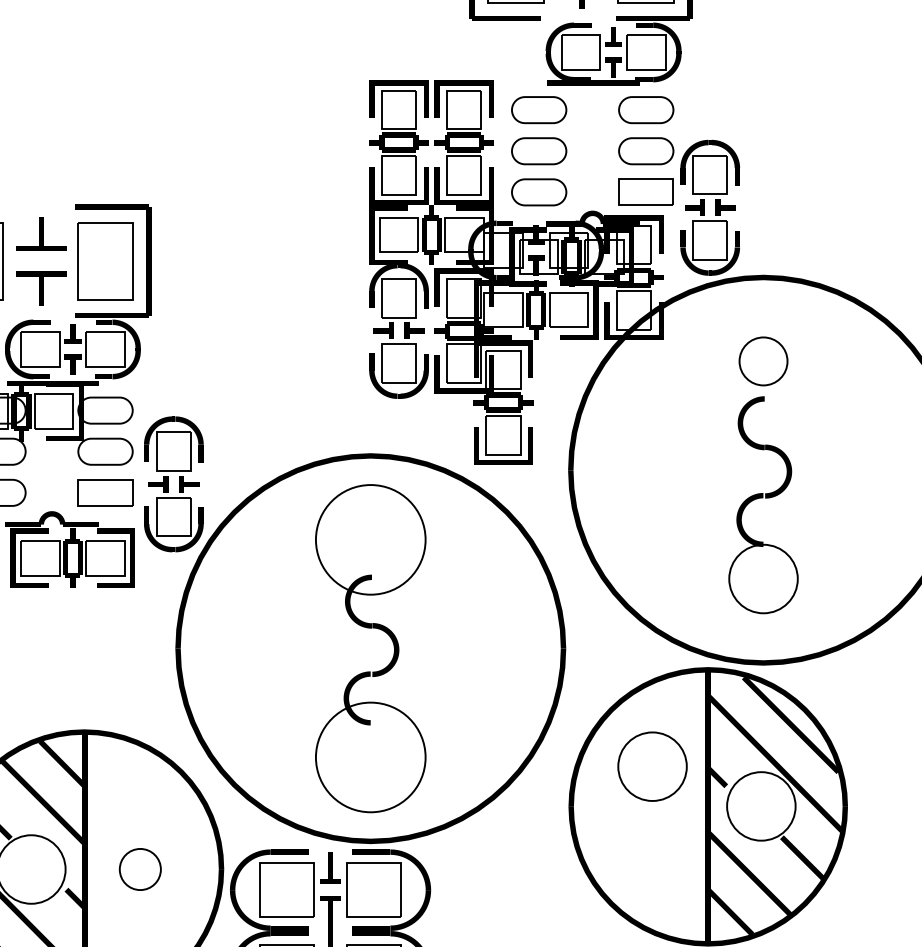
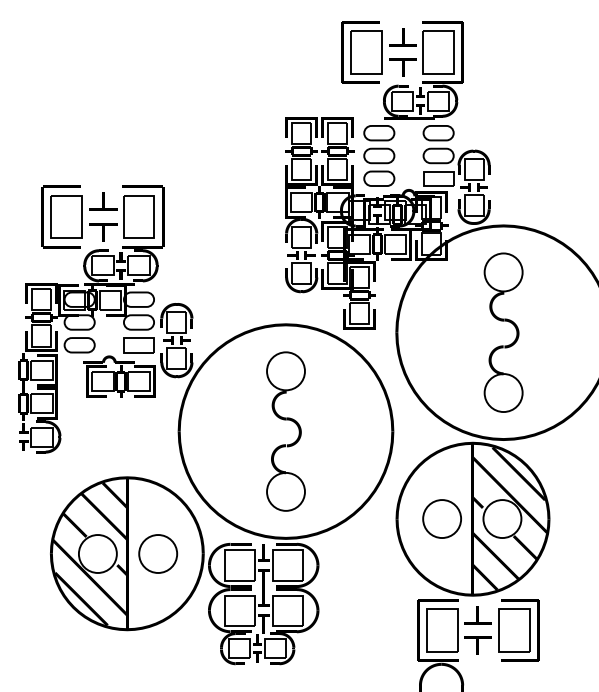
circle: (763, 361) -> (503, 272), size x1.43
circle: (369, 540) -> (285, 371), size x0.62
circle: (369, 756) -> (285, 491), size x0.62
circle: (651, 765) -> (441, 518), moved
circle: (140, 868) -> (158, 553), size x1.67

